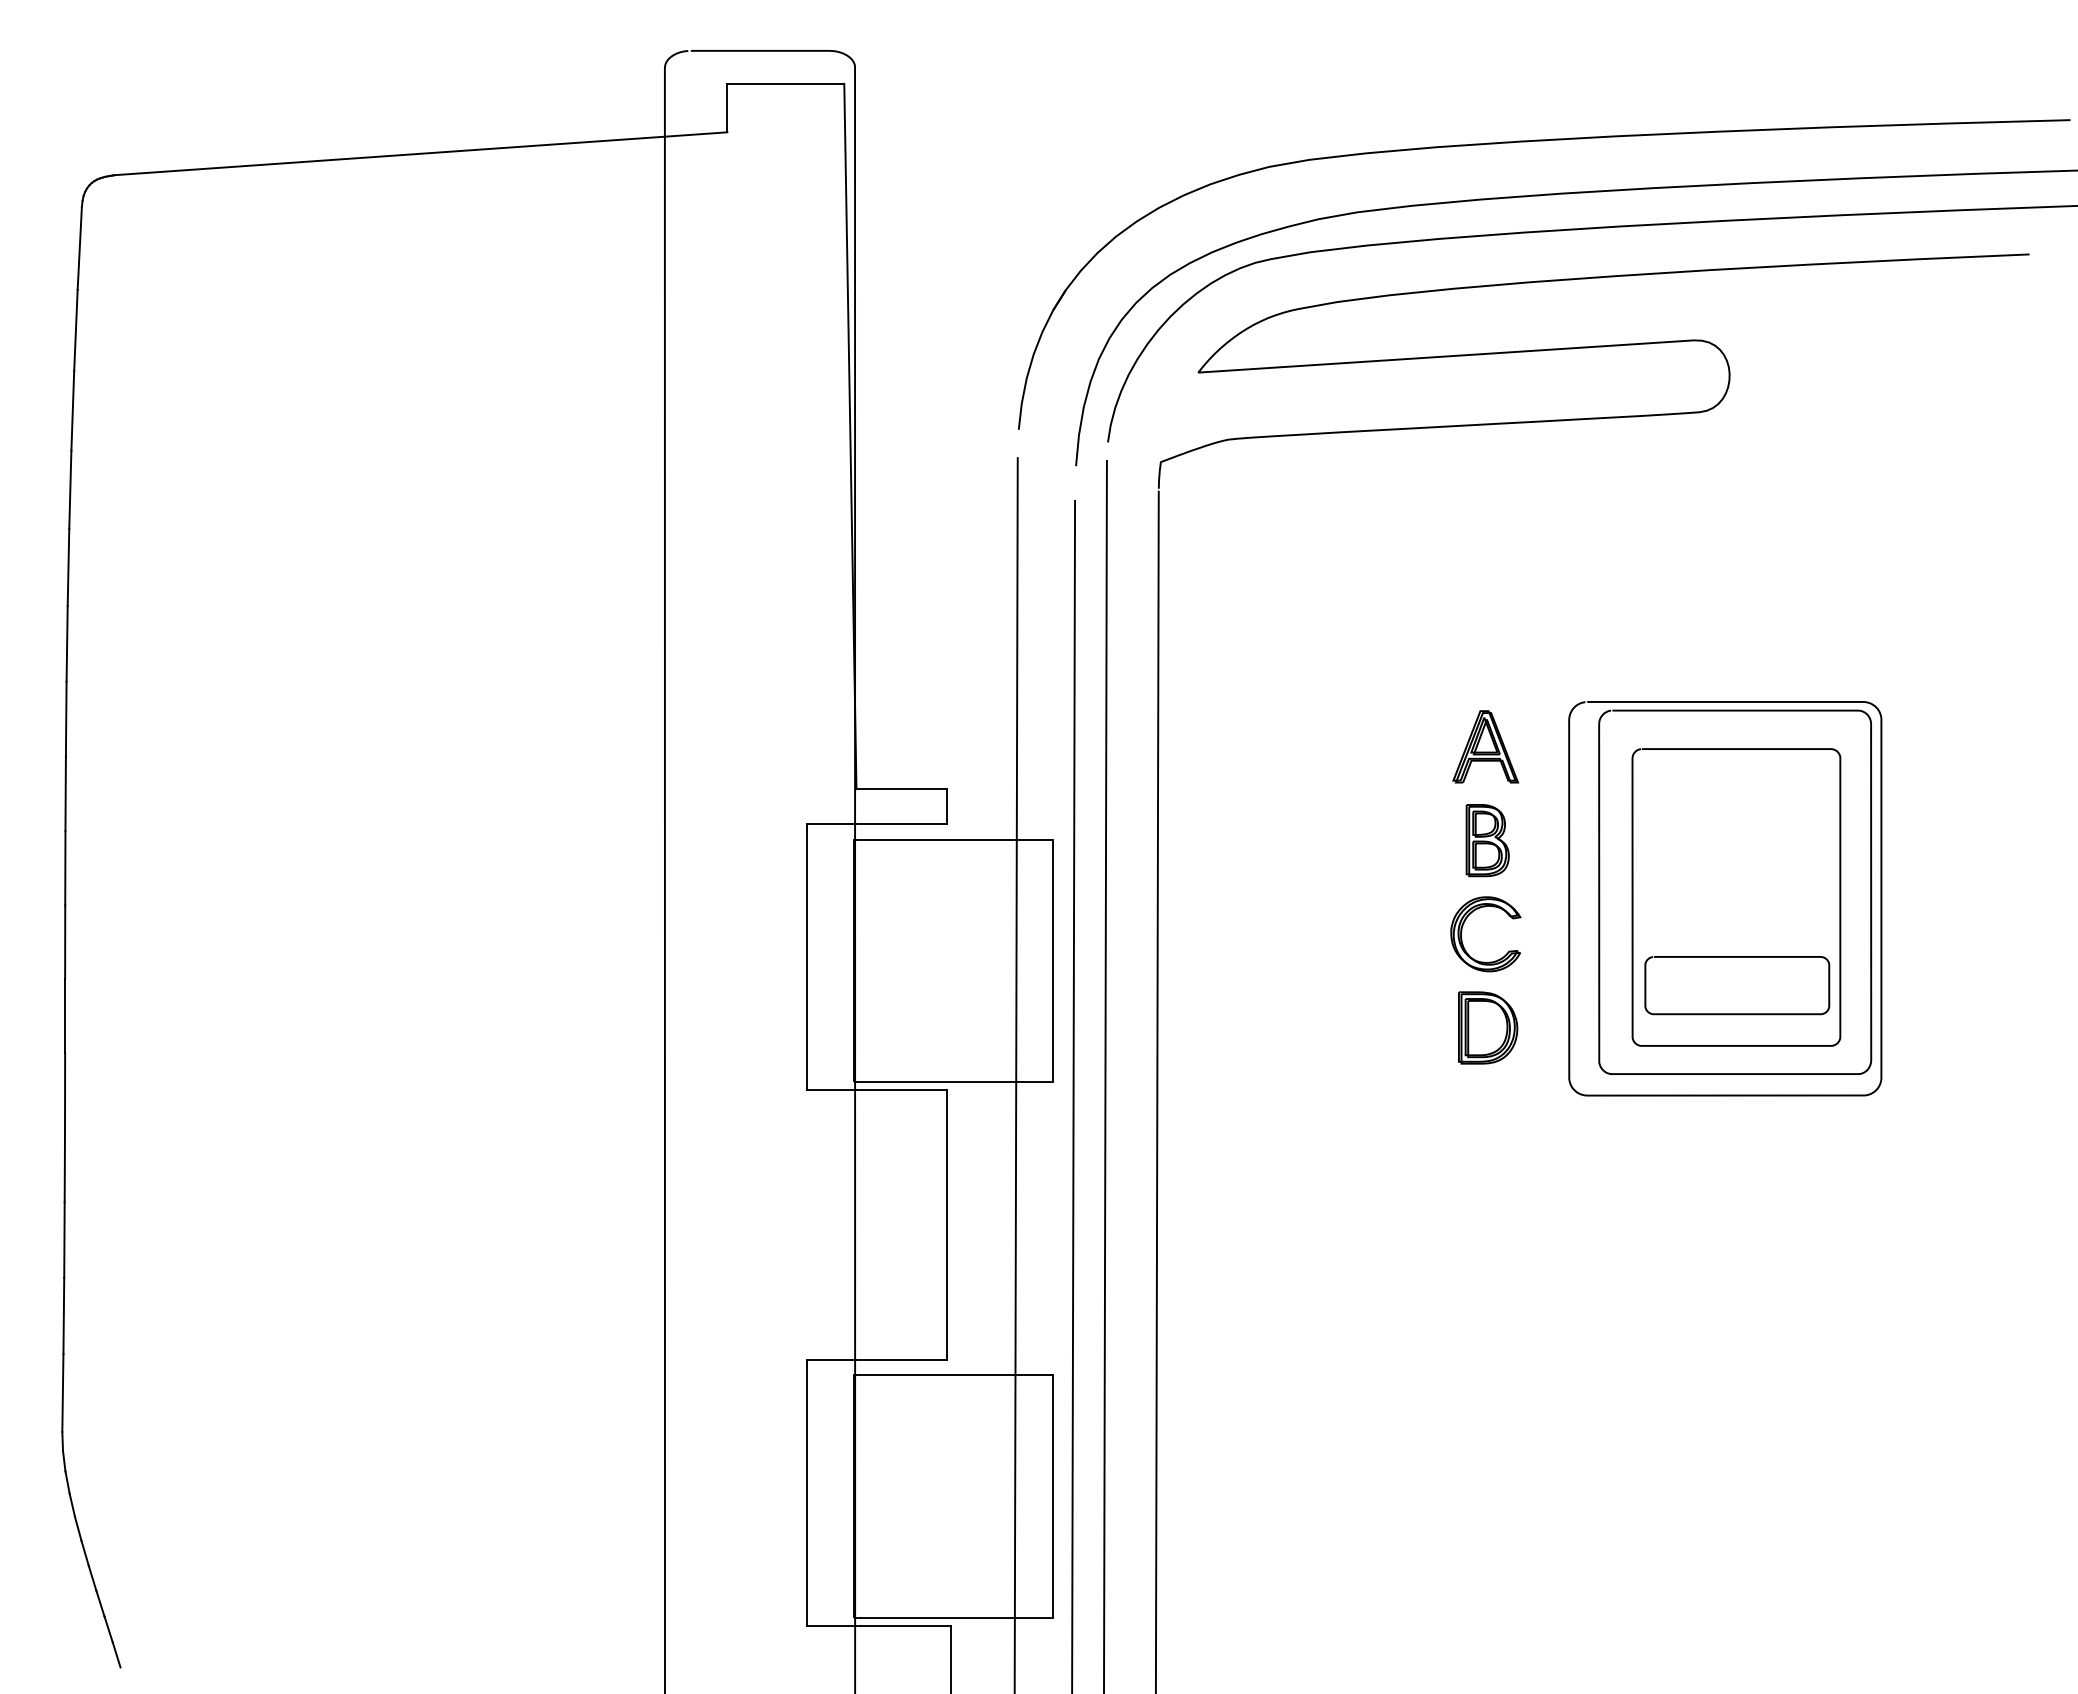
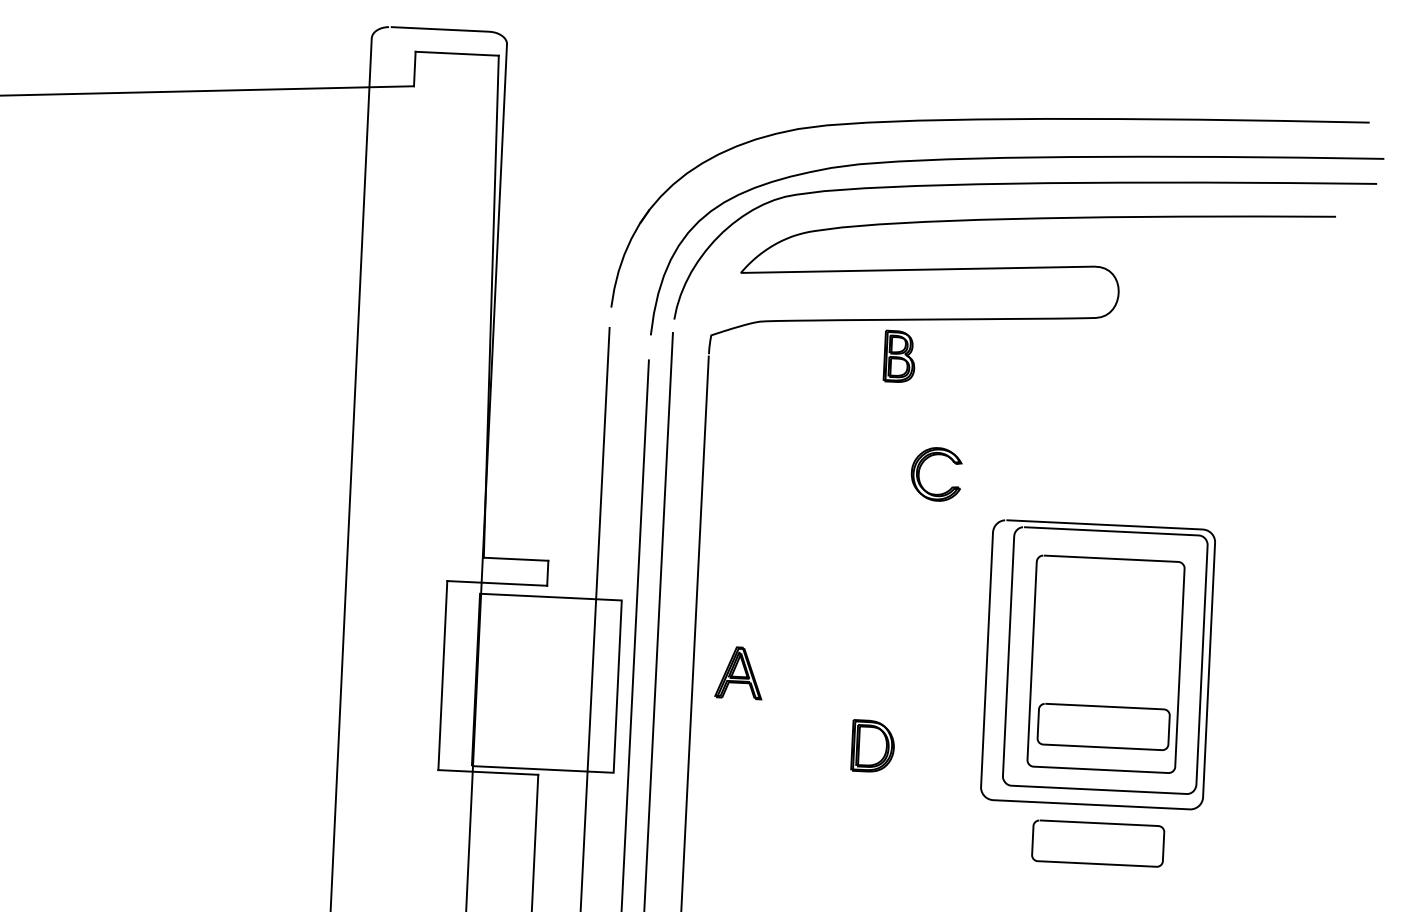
part: (1485, 746) -> (739, 672), moved
part: (1487, 840) -> (899, 356), moved
part: (1462, 931) -> (919, 471), moved
part: (1488, 1027) -> (873, 745), moved
curve: (1737, 1121) -> (1099, 823), added

